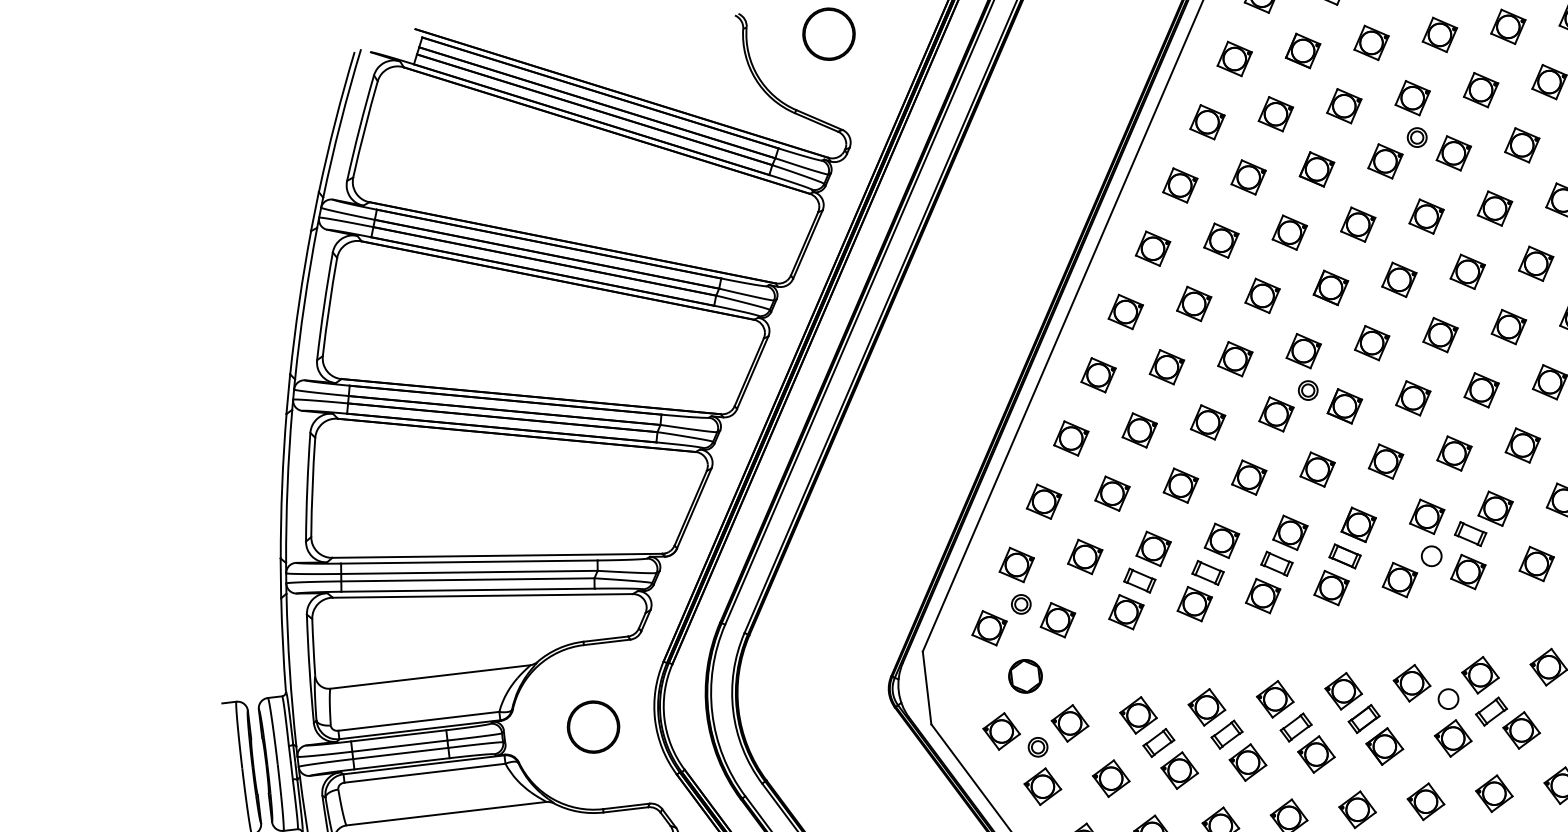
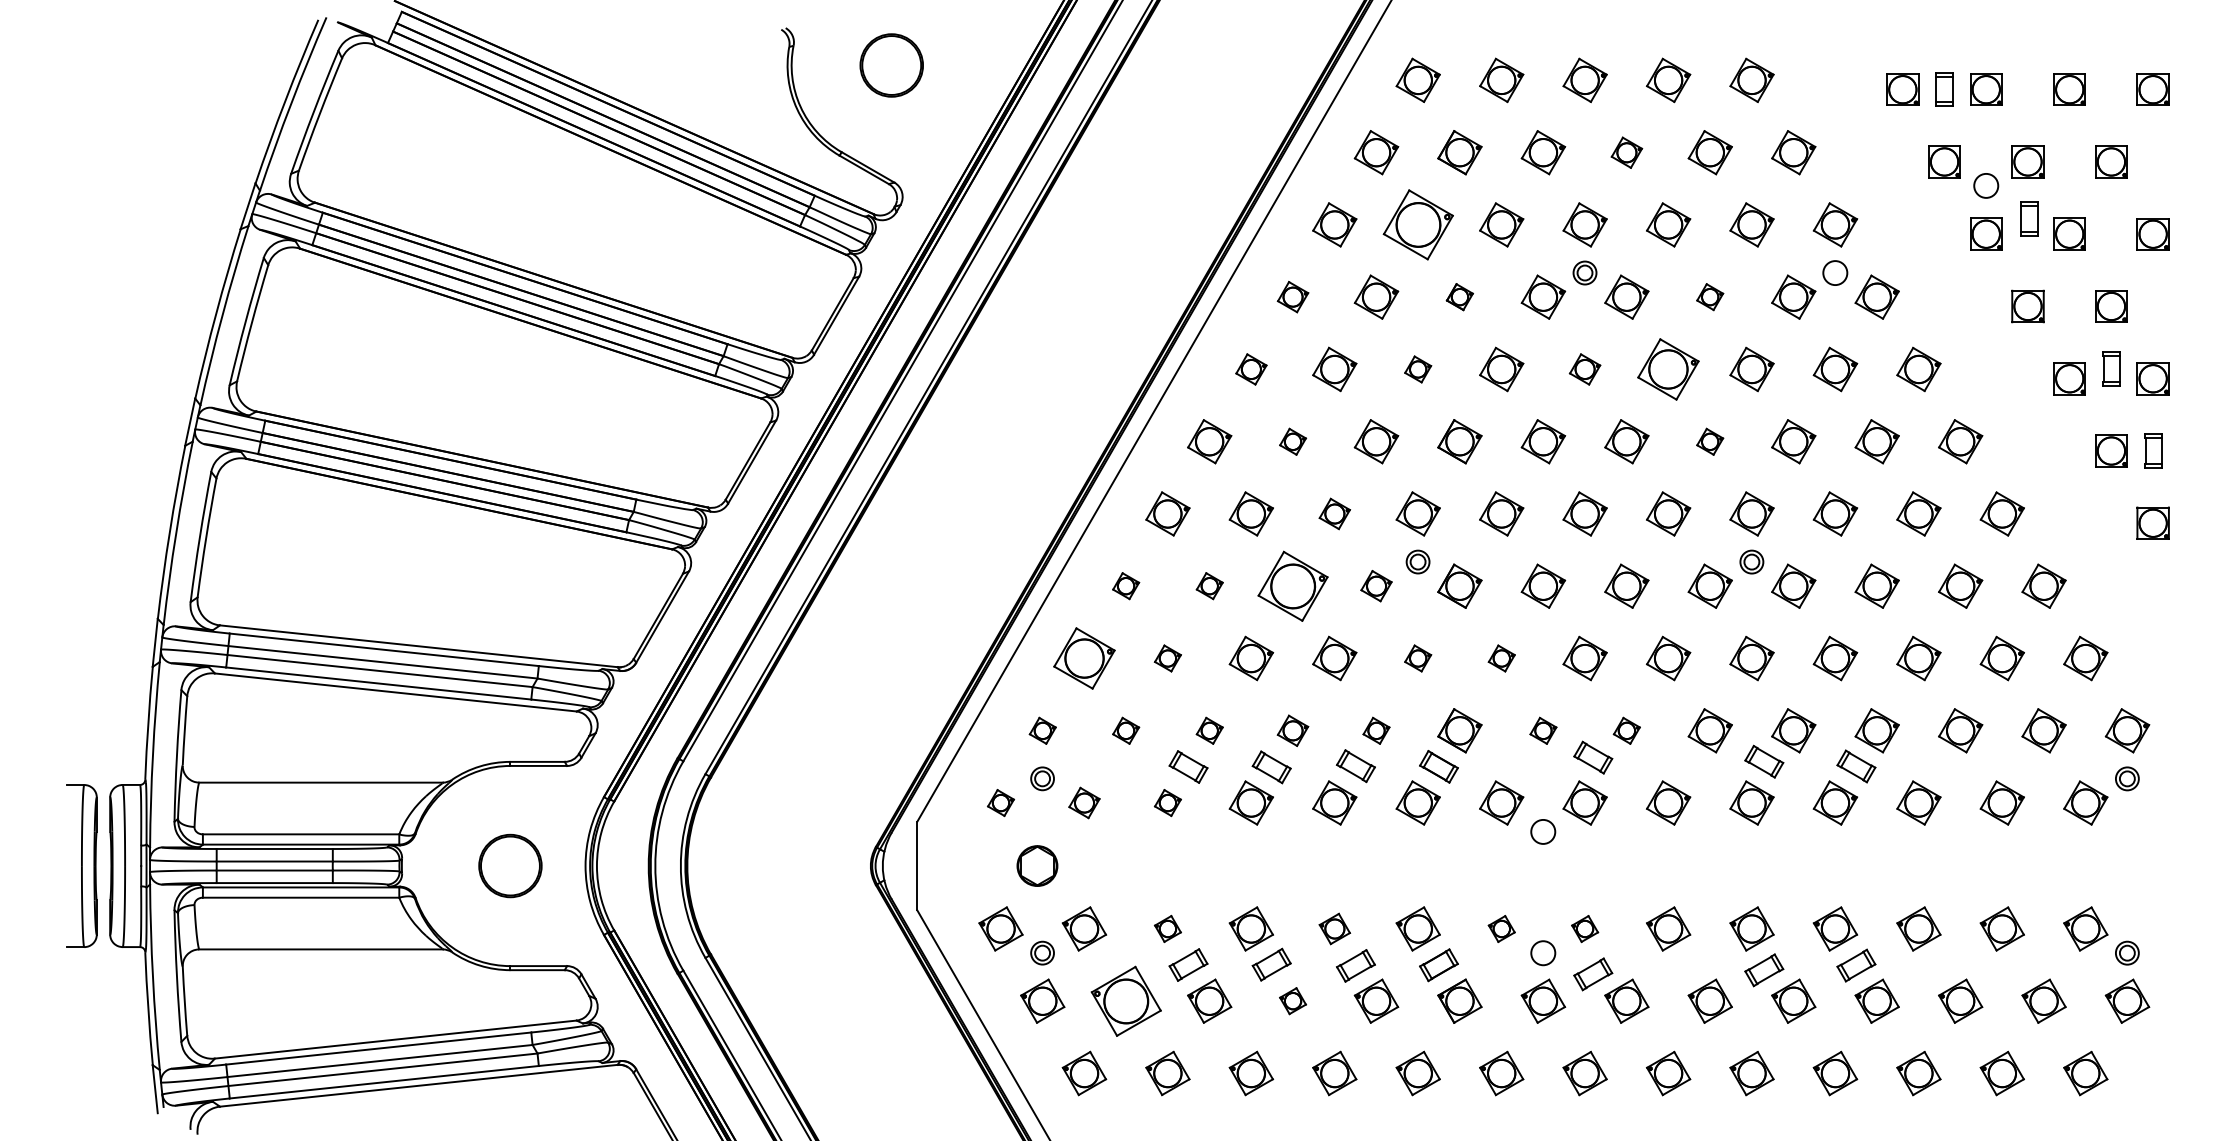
part: (1439, 34) -> (1626, 152), size x0.7
part: (1275, 113) -> (1417, 224), size x1.6
part: (1521, 144) -> (1709, 296), size x0.6
part: (1316, 168) -> (1459, 296), size x0.6
part: (1179, 184) -> (1292, 296), size x0.7
part: (1494, 208) -> (1668, 369), size x1.4
part: (1426, 216) -> (1584, 369), size x0.7
part: (1289, 232) -> (1417, 369), size x0.6
part: (1153, 248) -> (1251, 369), size x0.7
part: (1535, 263) -> (1709, 441), size x0.6
part: (1193, 303) -> (1292, 441), size x0.6
part: (1235, 358) -> (1334, 513), size x0.7
part: (1276, 413) -> (1376, 585), size x0.7
part: (1207, 421) -> (1292, 585), size x1.6
part: (1139, 429) -> (1209, 585), size x0.6
part: (1070, 437) -> (1125, 585), size x0.6
part: (1385, 461) -> (1501, 658), size x0.6
part: (1317, 469) -> (1417, 658), size x0.6
part: (1112, 493) -> (1167, 658), size x0.6
part: (1044, 501) -> (1084, 658), size x1.4
part: (1495, 508) -> (1626, 730), size x0.6
part: (1427, 516) -> (1543, 730), size x0.6
part: (1290, 532) -> (1376, 730), size x0.6
part: (1221, 540) -> (1292, 730), size x0.7
part: (1153, 548) -> (1209, 730), size x0.6
circle: (1431, 555) -> (1543, 831), moved
part: (1084, 556) -> (1125, 730), size x0.6
part: (1016, 564) -> (1042, 730), size x0.6
part: (1125, 611) -> (1167, 802), size x0.6
part: (1057, 619) -> (1084, 802), size x0.7
part: (989, 627) -> (1000, 802), size x0.6
part: (1479, 674) -> (1584, 928), size x0.6
part: (1411, 682) -> (1501, 928), size x0.6
part: (1275, 698) -> (1334, 928), size x0.7
part: (1138, 715) -> (1167, 928), size x0.6
part: (1247, 762) -> (1292, 1000), size x0.6
part: (1110, 778) -> (1125, 1000), size x1.6

